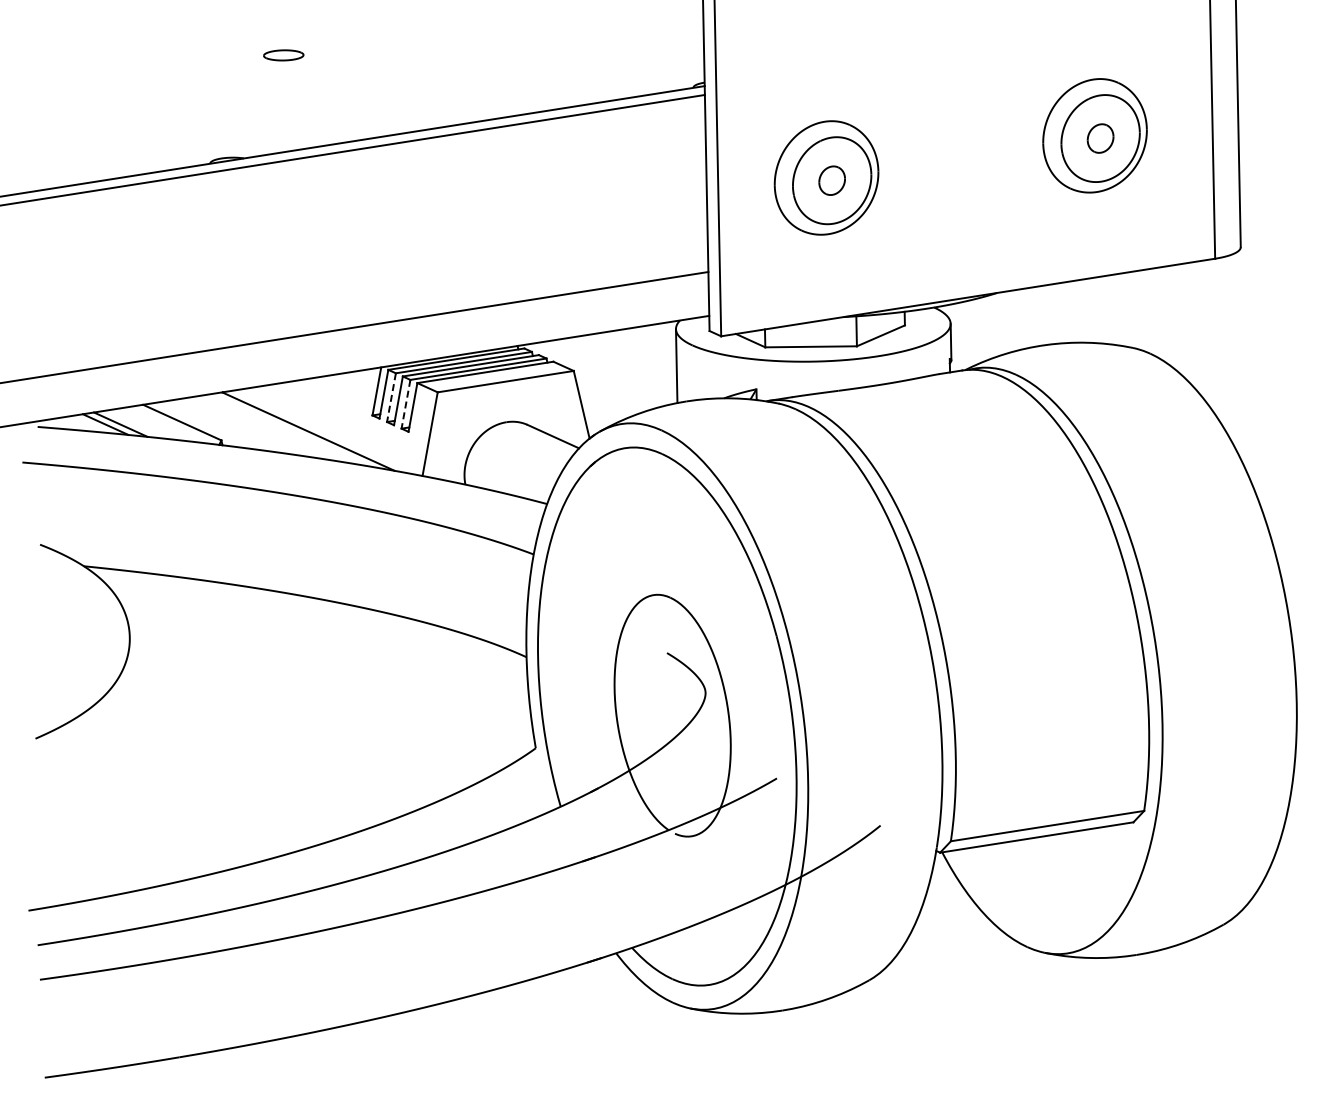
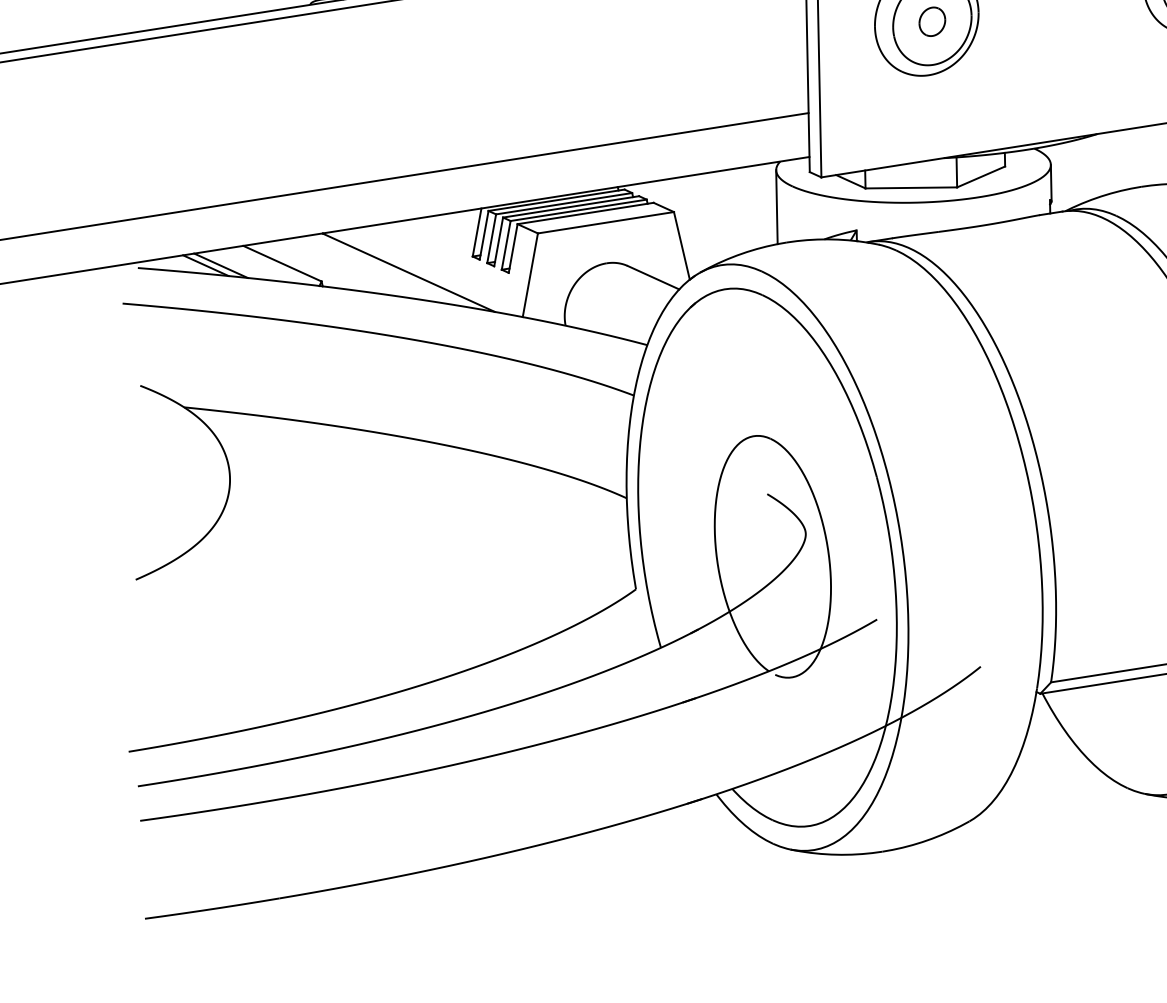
line: (391, 397) -> (491, 238), dashed -> solid
line: (406, 404) -> (506, 245), dashed -> solid

